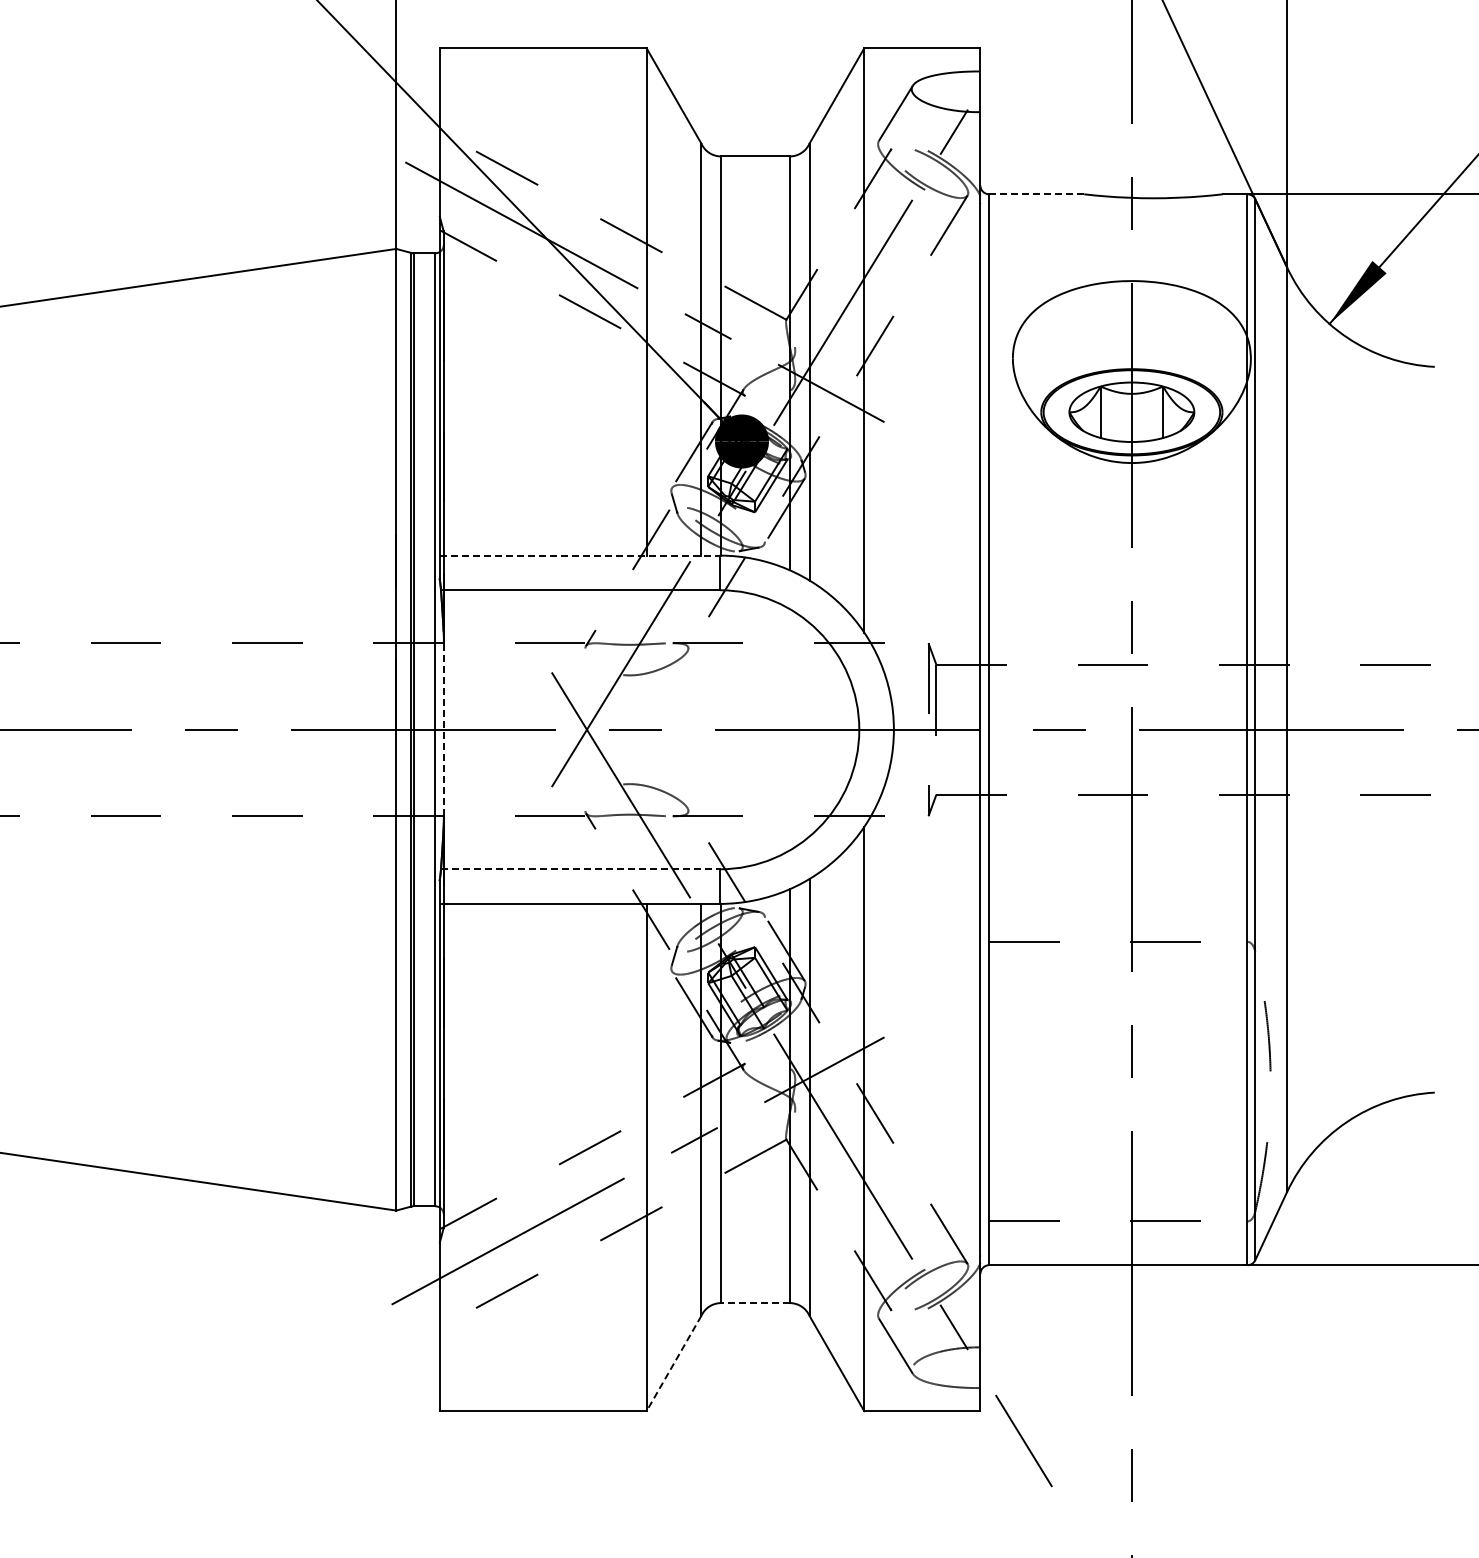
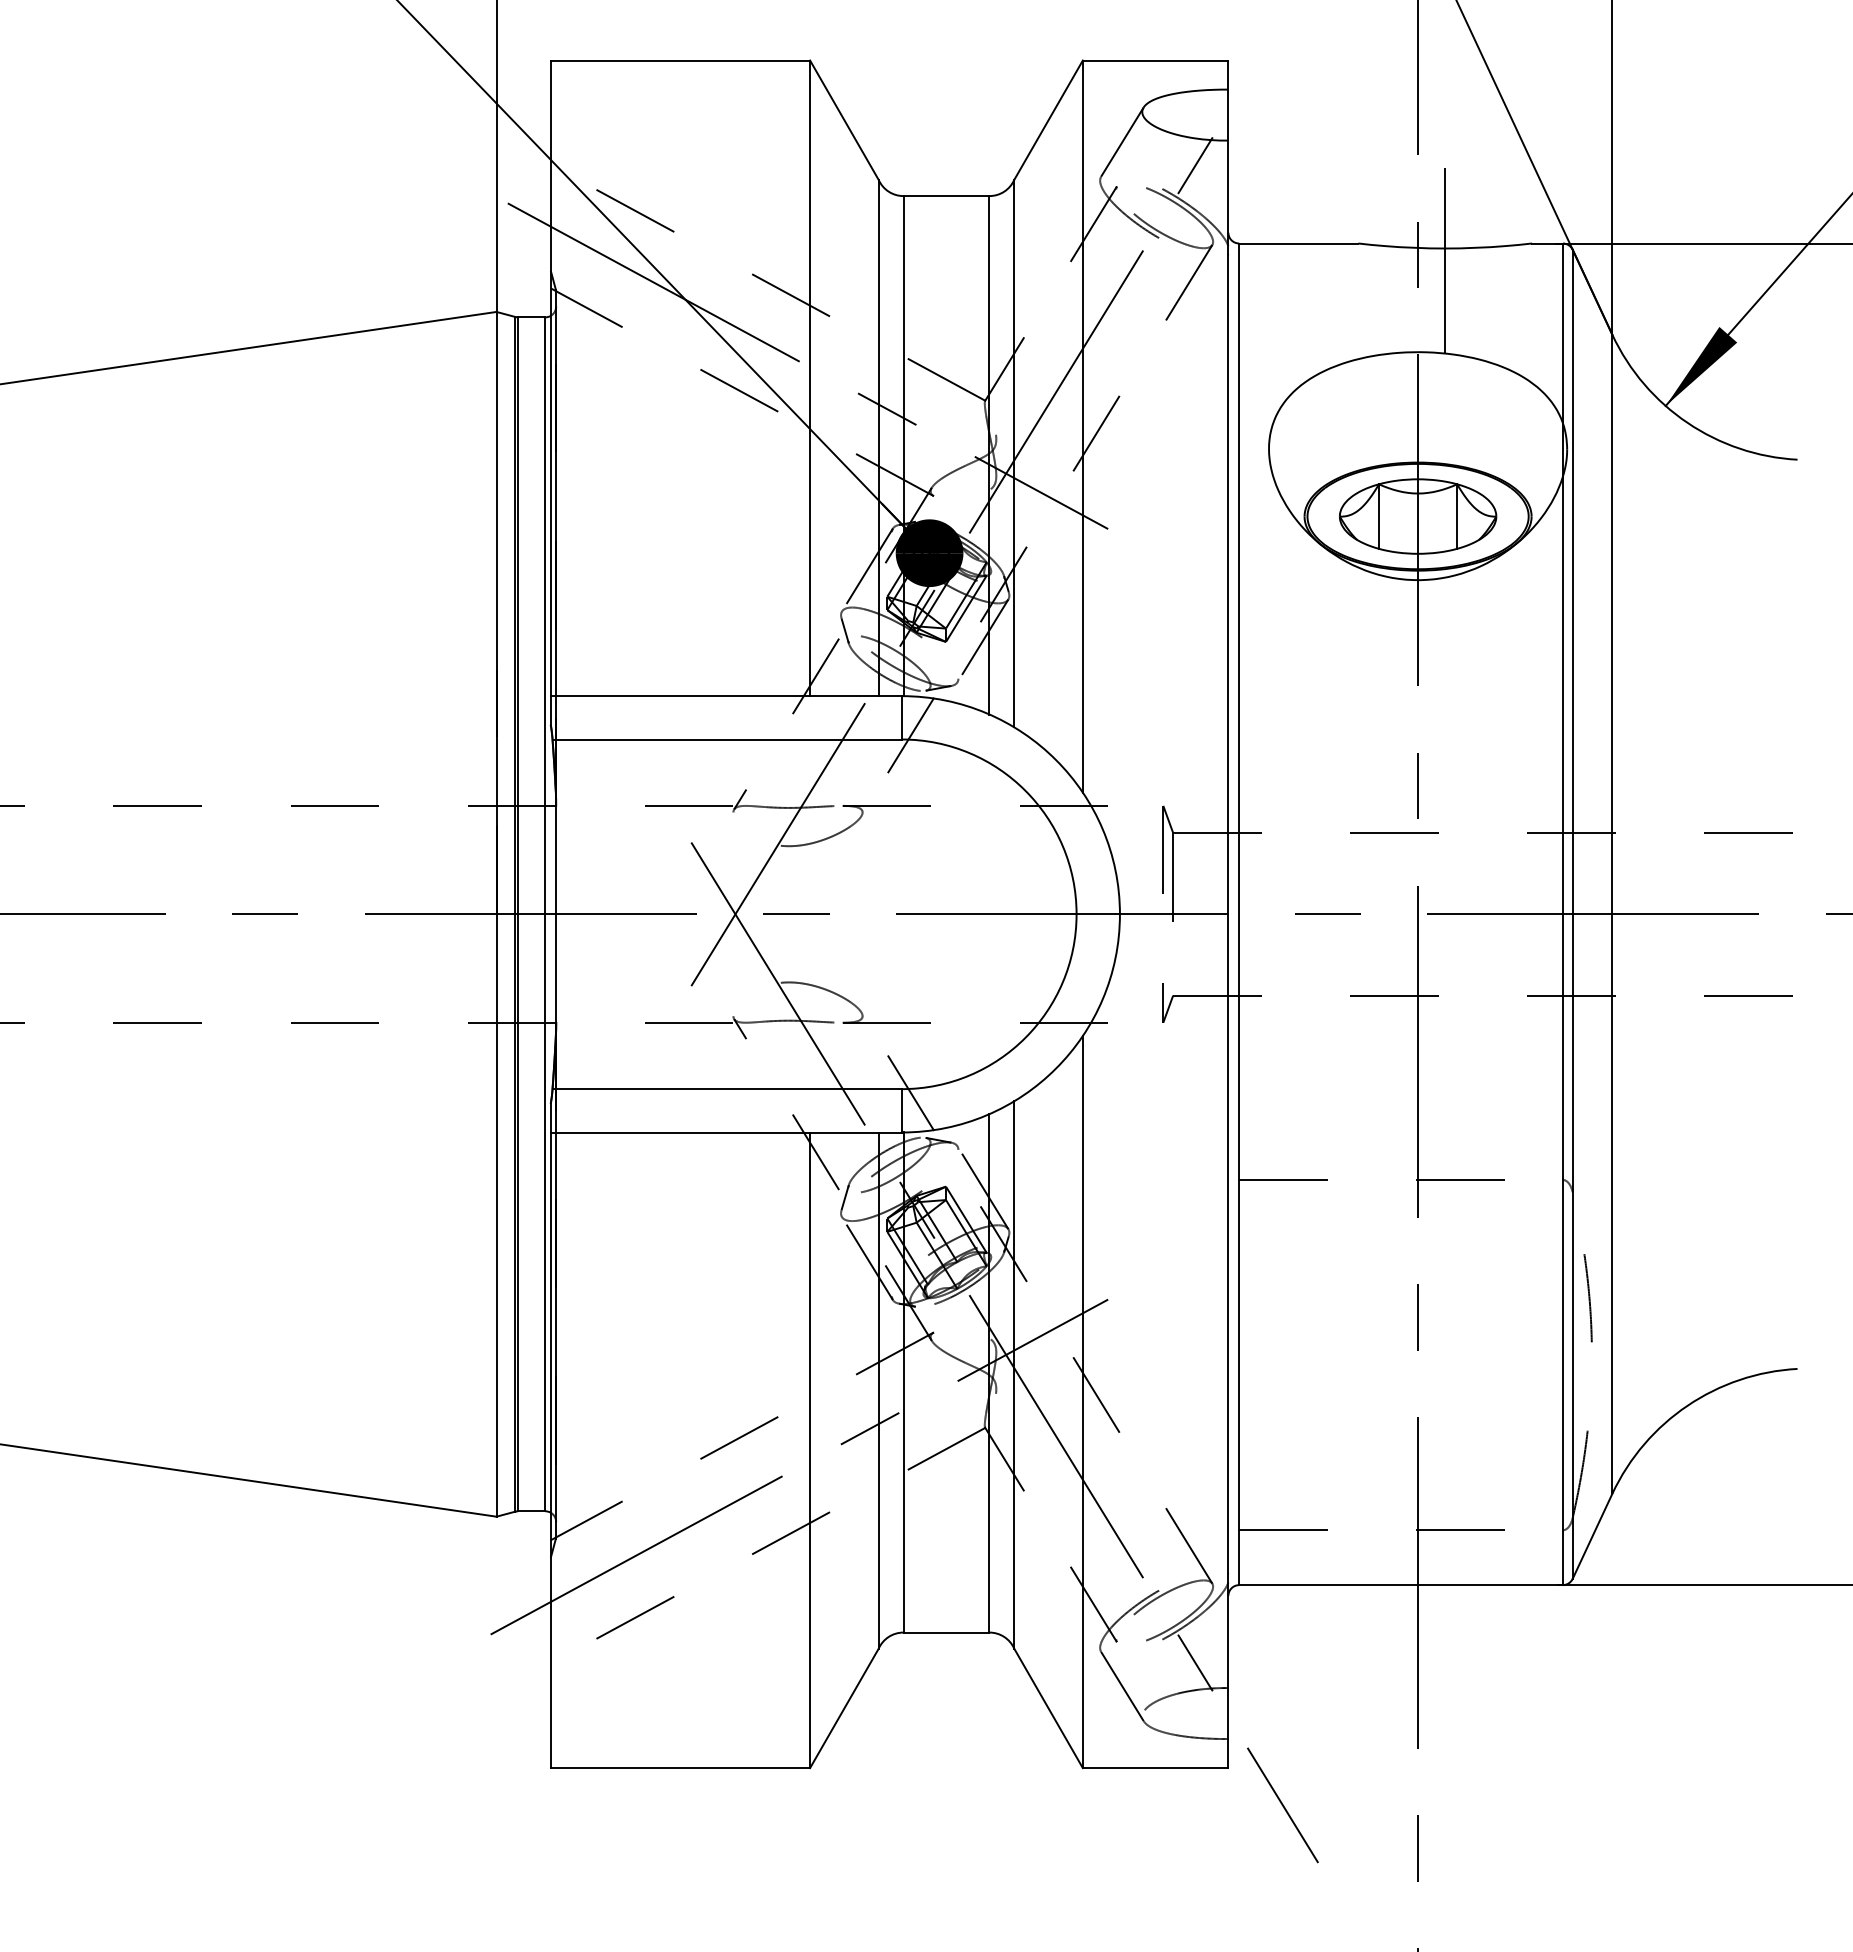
line: (1036, 194) -> (1298, 243), dashed -> solid
line: (1153, 207) -> (1445, 260), added
line: (580, 555) -> (727, 695), dashed -> solid
line: (443, 729) -> (555, 913), dashed -> solid
line: (580, 869) -> (727, 1089), dashed -> solid
line: (754, 1303) -> (945, 1633), dashed -> solid
line: (673, 1363) -> (843, 1708), dashed -> solid

